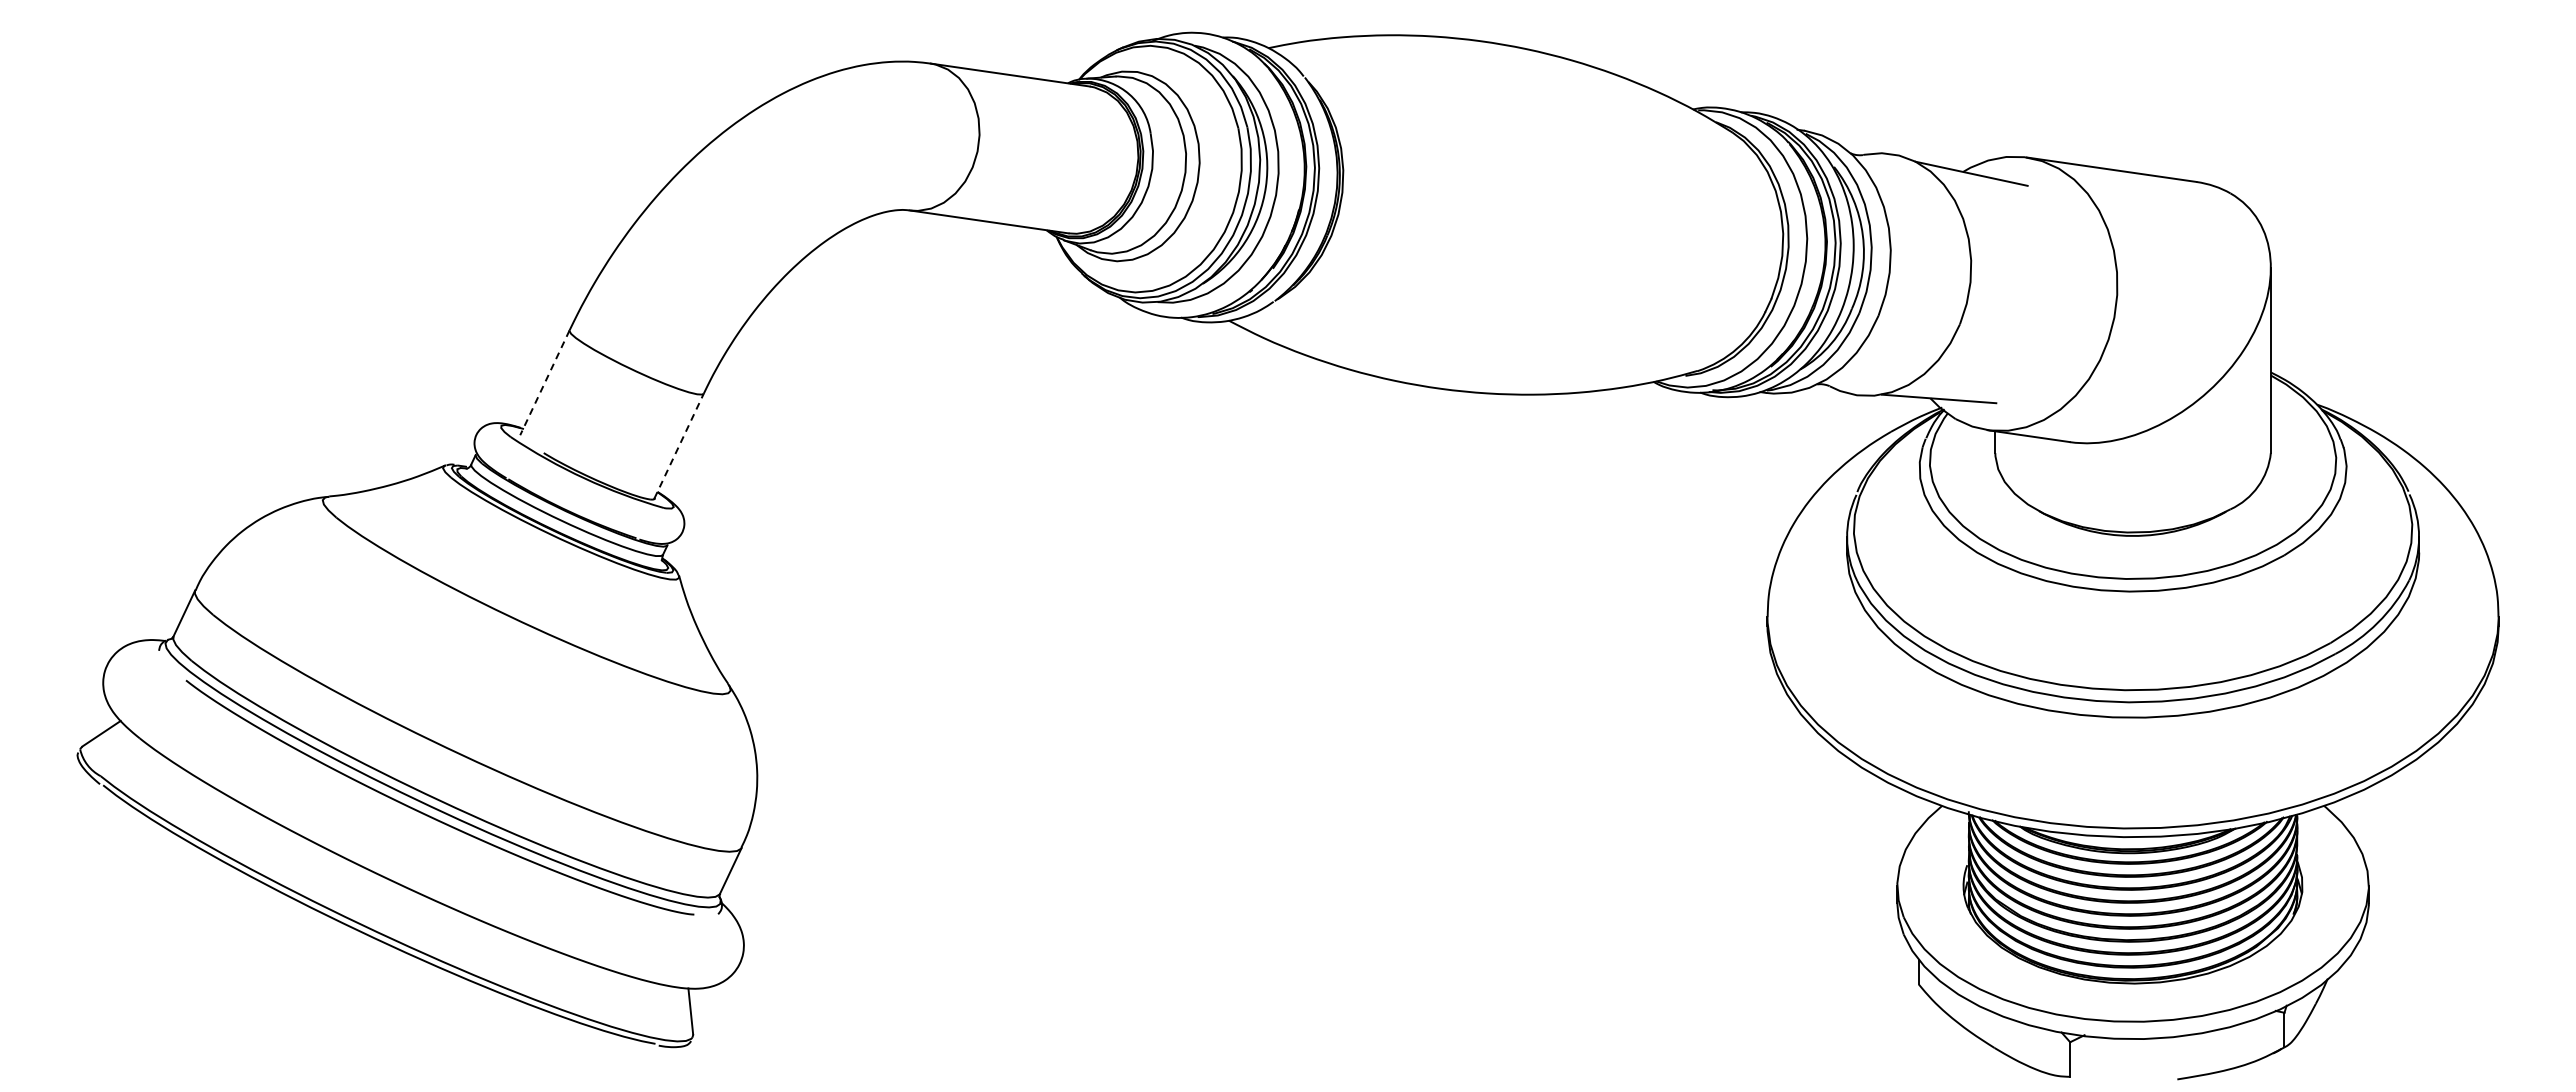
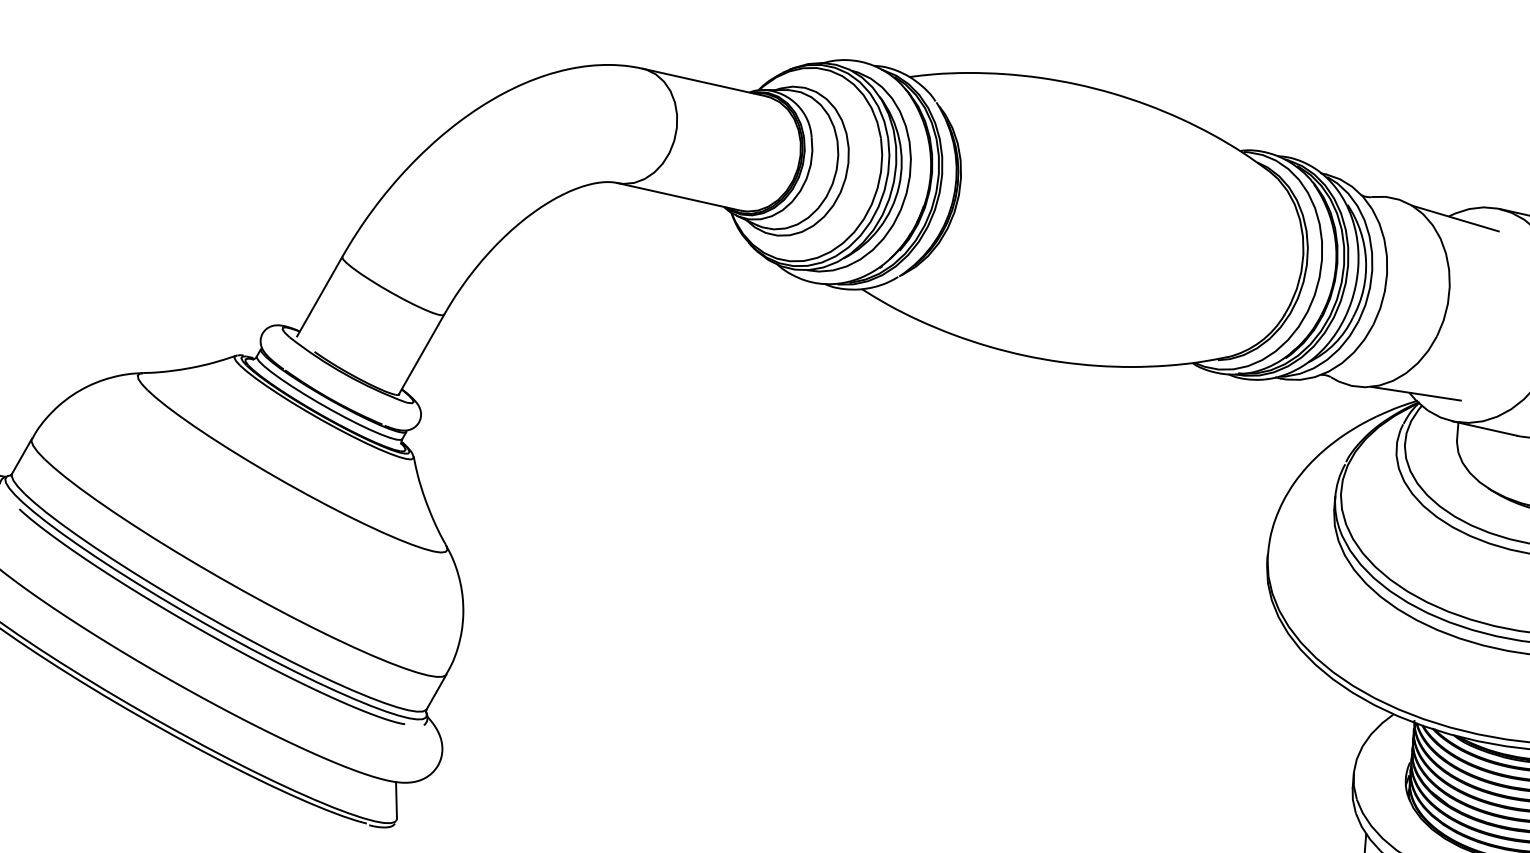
line: (544, 382) -> (319, 296), dashed -> solid
line: (679, 446) -> (421, 354), dashed -> solid

